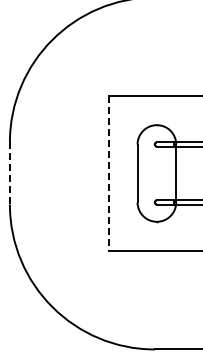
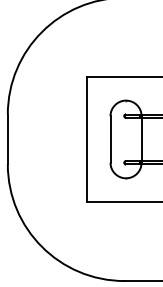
line: (9, 173) -> (7, 139), dashed -> solid
line: (108, 173) -> (87, 139), dashed -> solid

